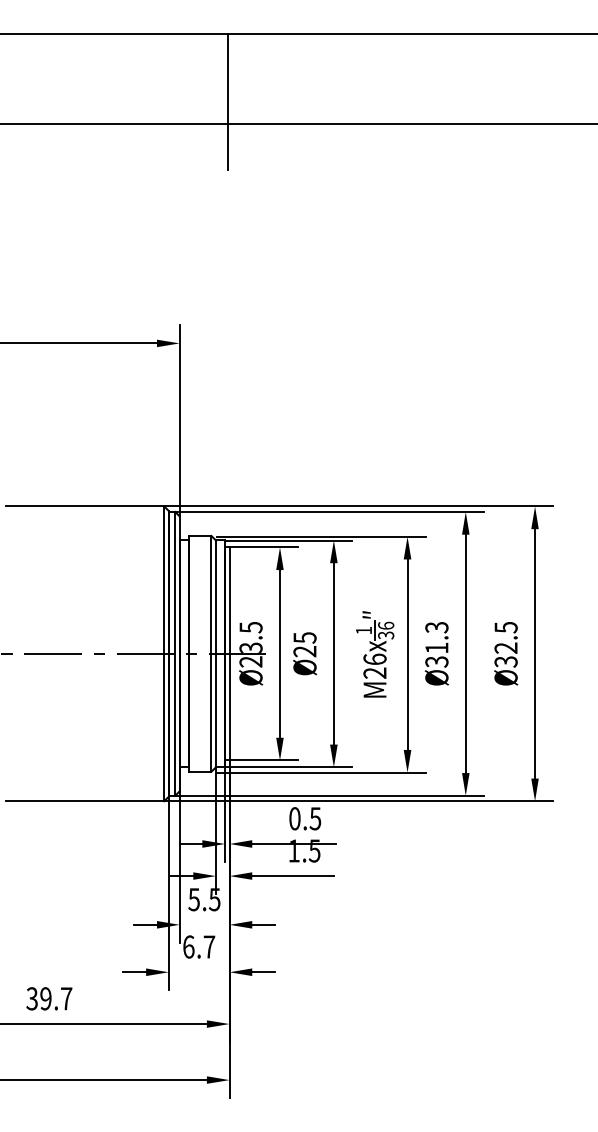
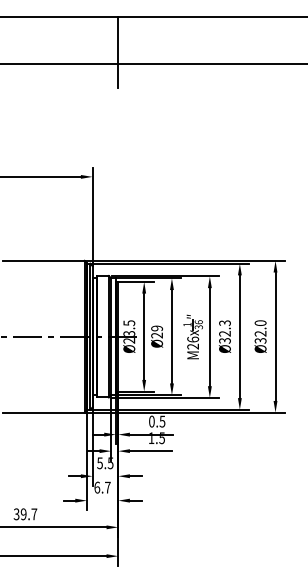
text: (505, 628) -> (260, 323), Ø32.5 -> Ø32.0
text: (303, 637) -> (156, 328), Ø25 -> Ø29
text: (435, 647) -> (224, 333), Ø31.3 -> Ø32.3

